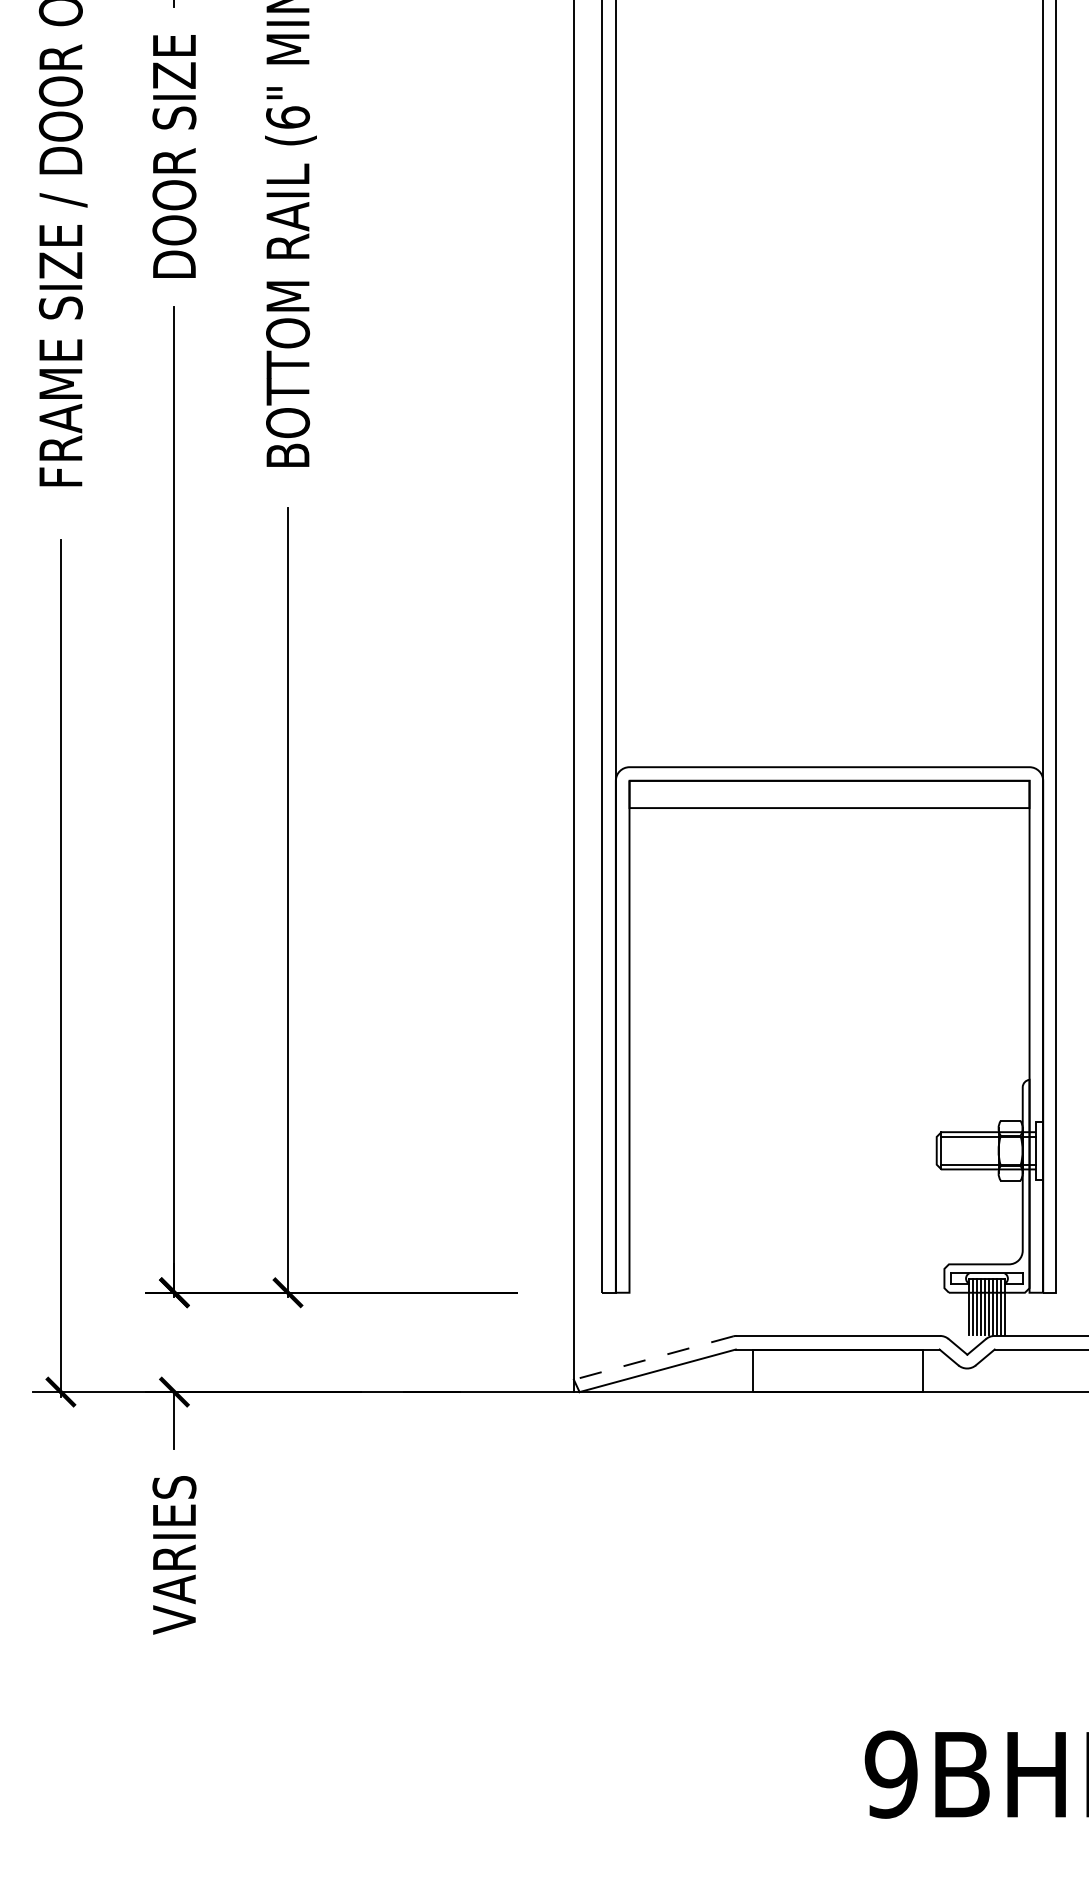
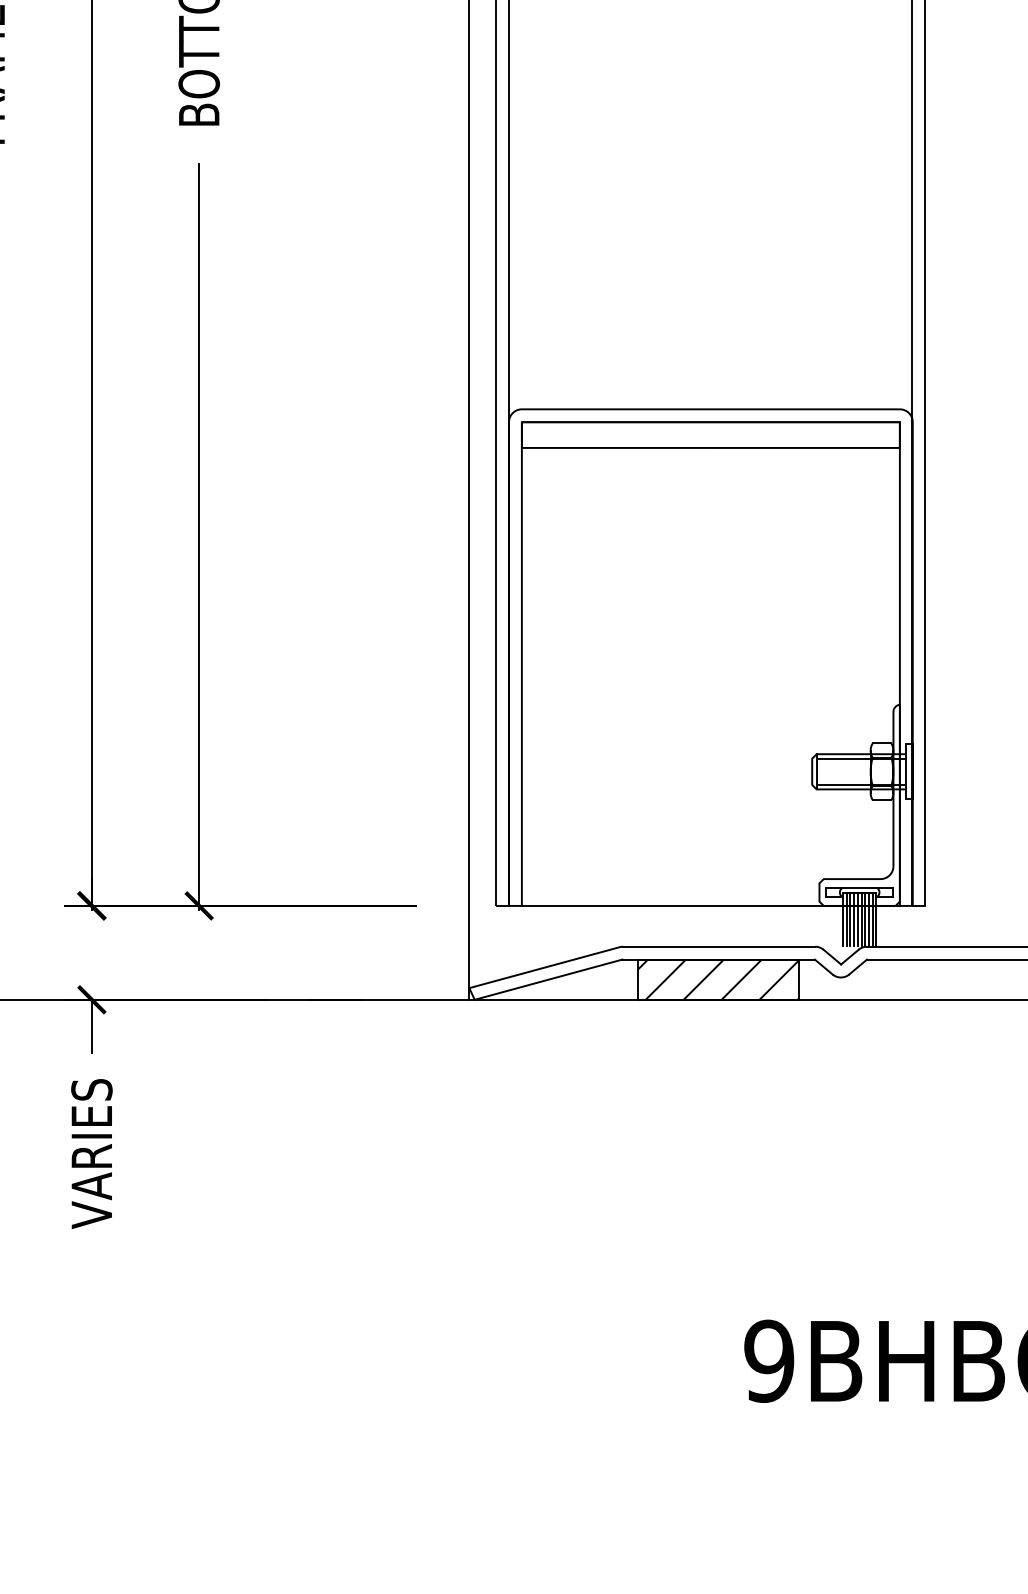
line: (829, 1292) -> (710, 905), added
line: (653, 1358) -> (544, 968), dashed -> solid
hatch: (837, 1370) -> (718, 979), added

